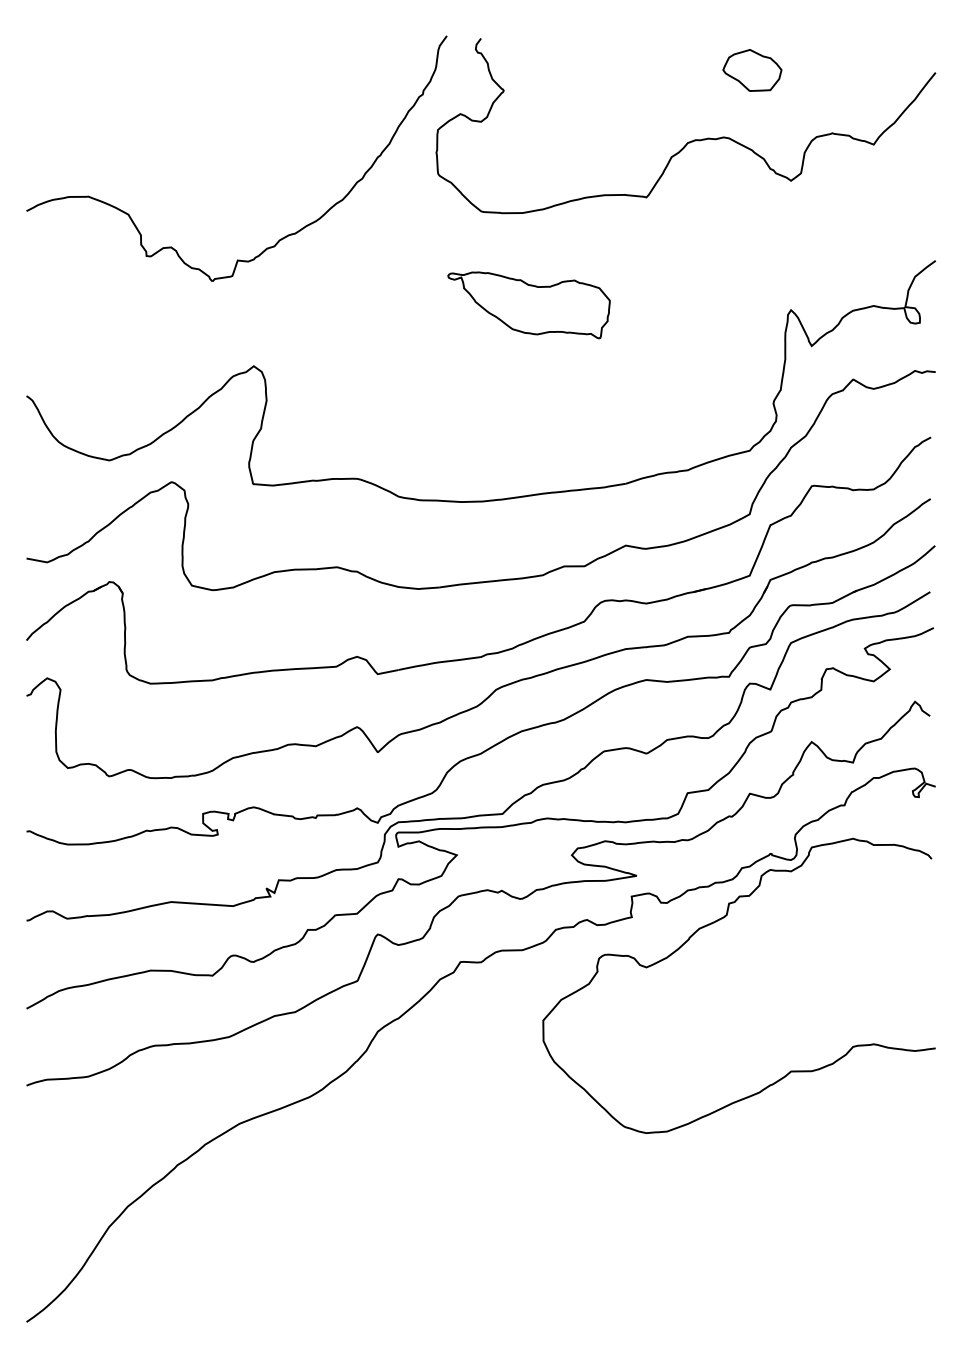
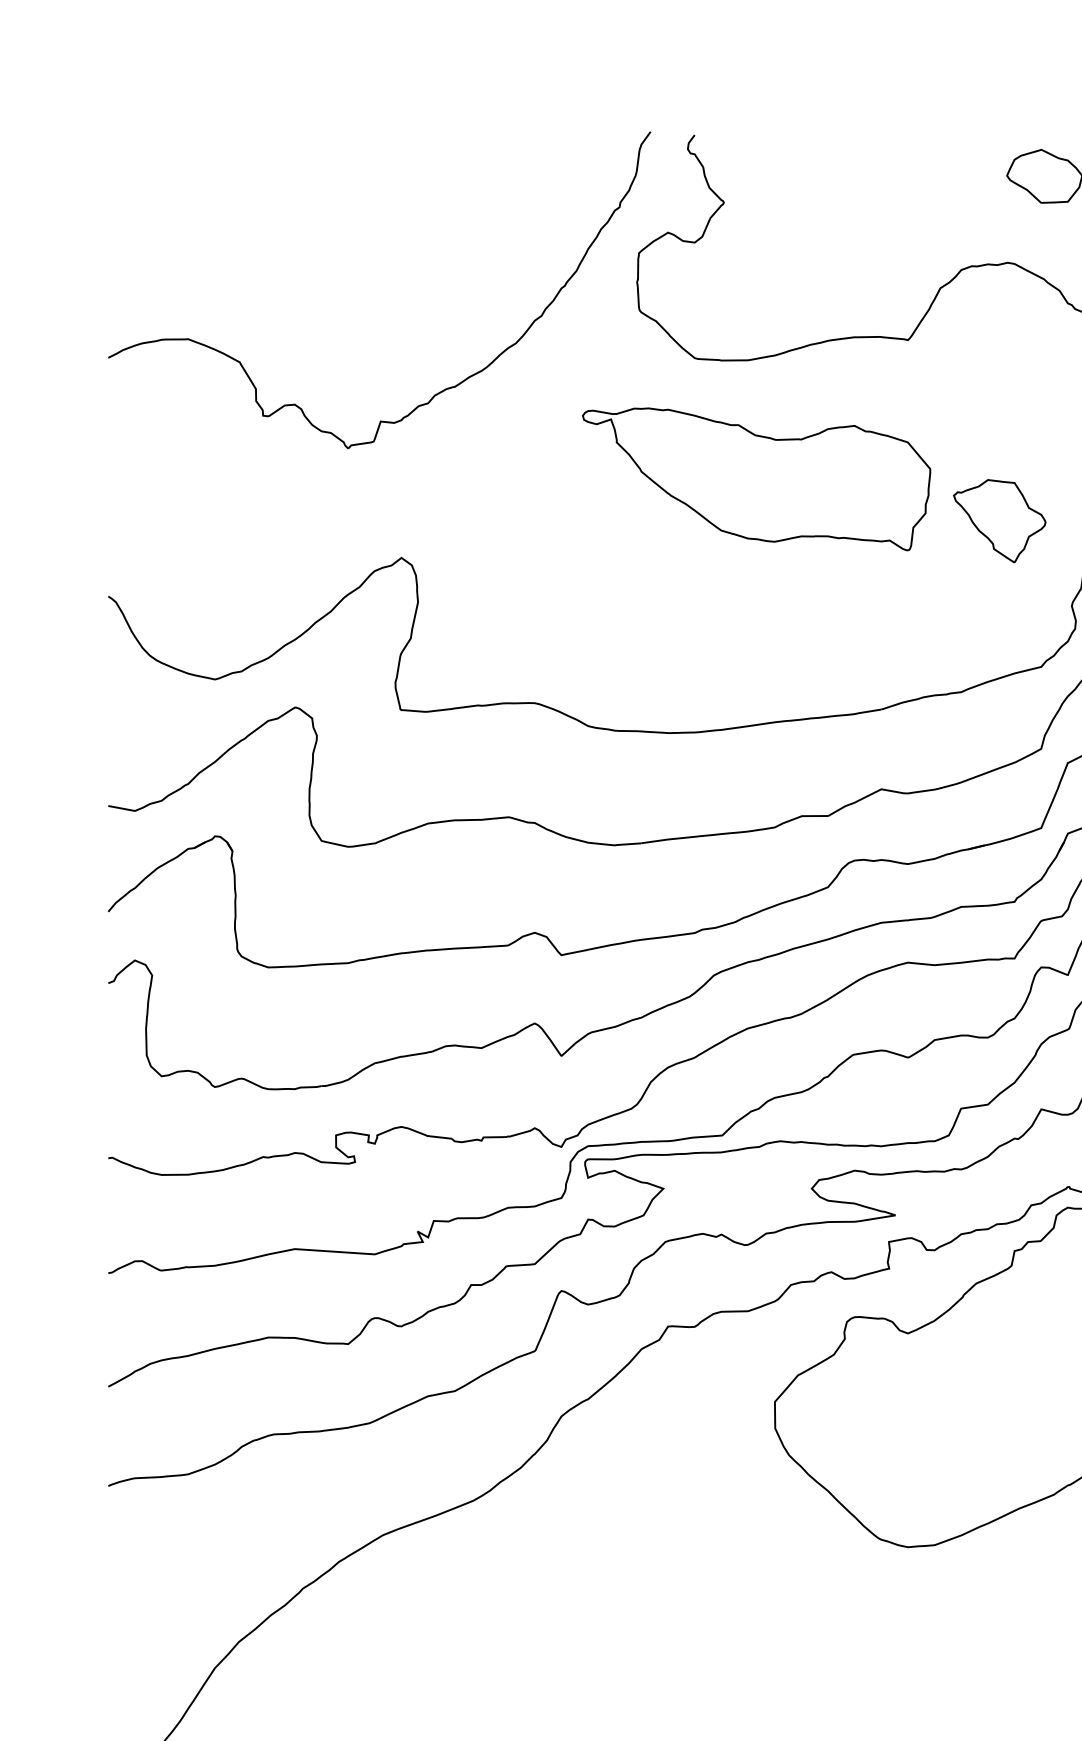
part: (528, 305) -> (755, 479), size x1.67
part: (717, 337) -> (999, 520), added

